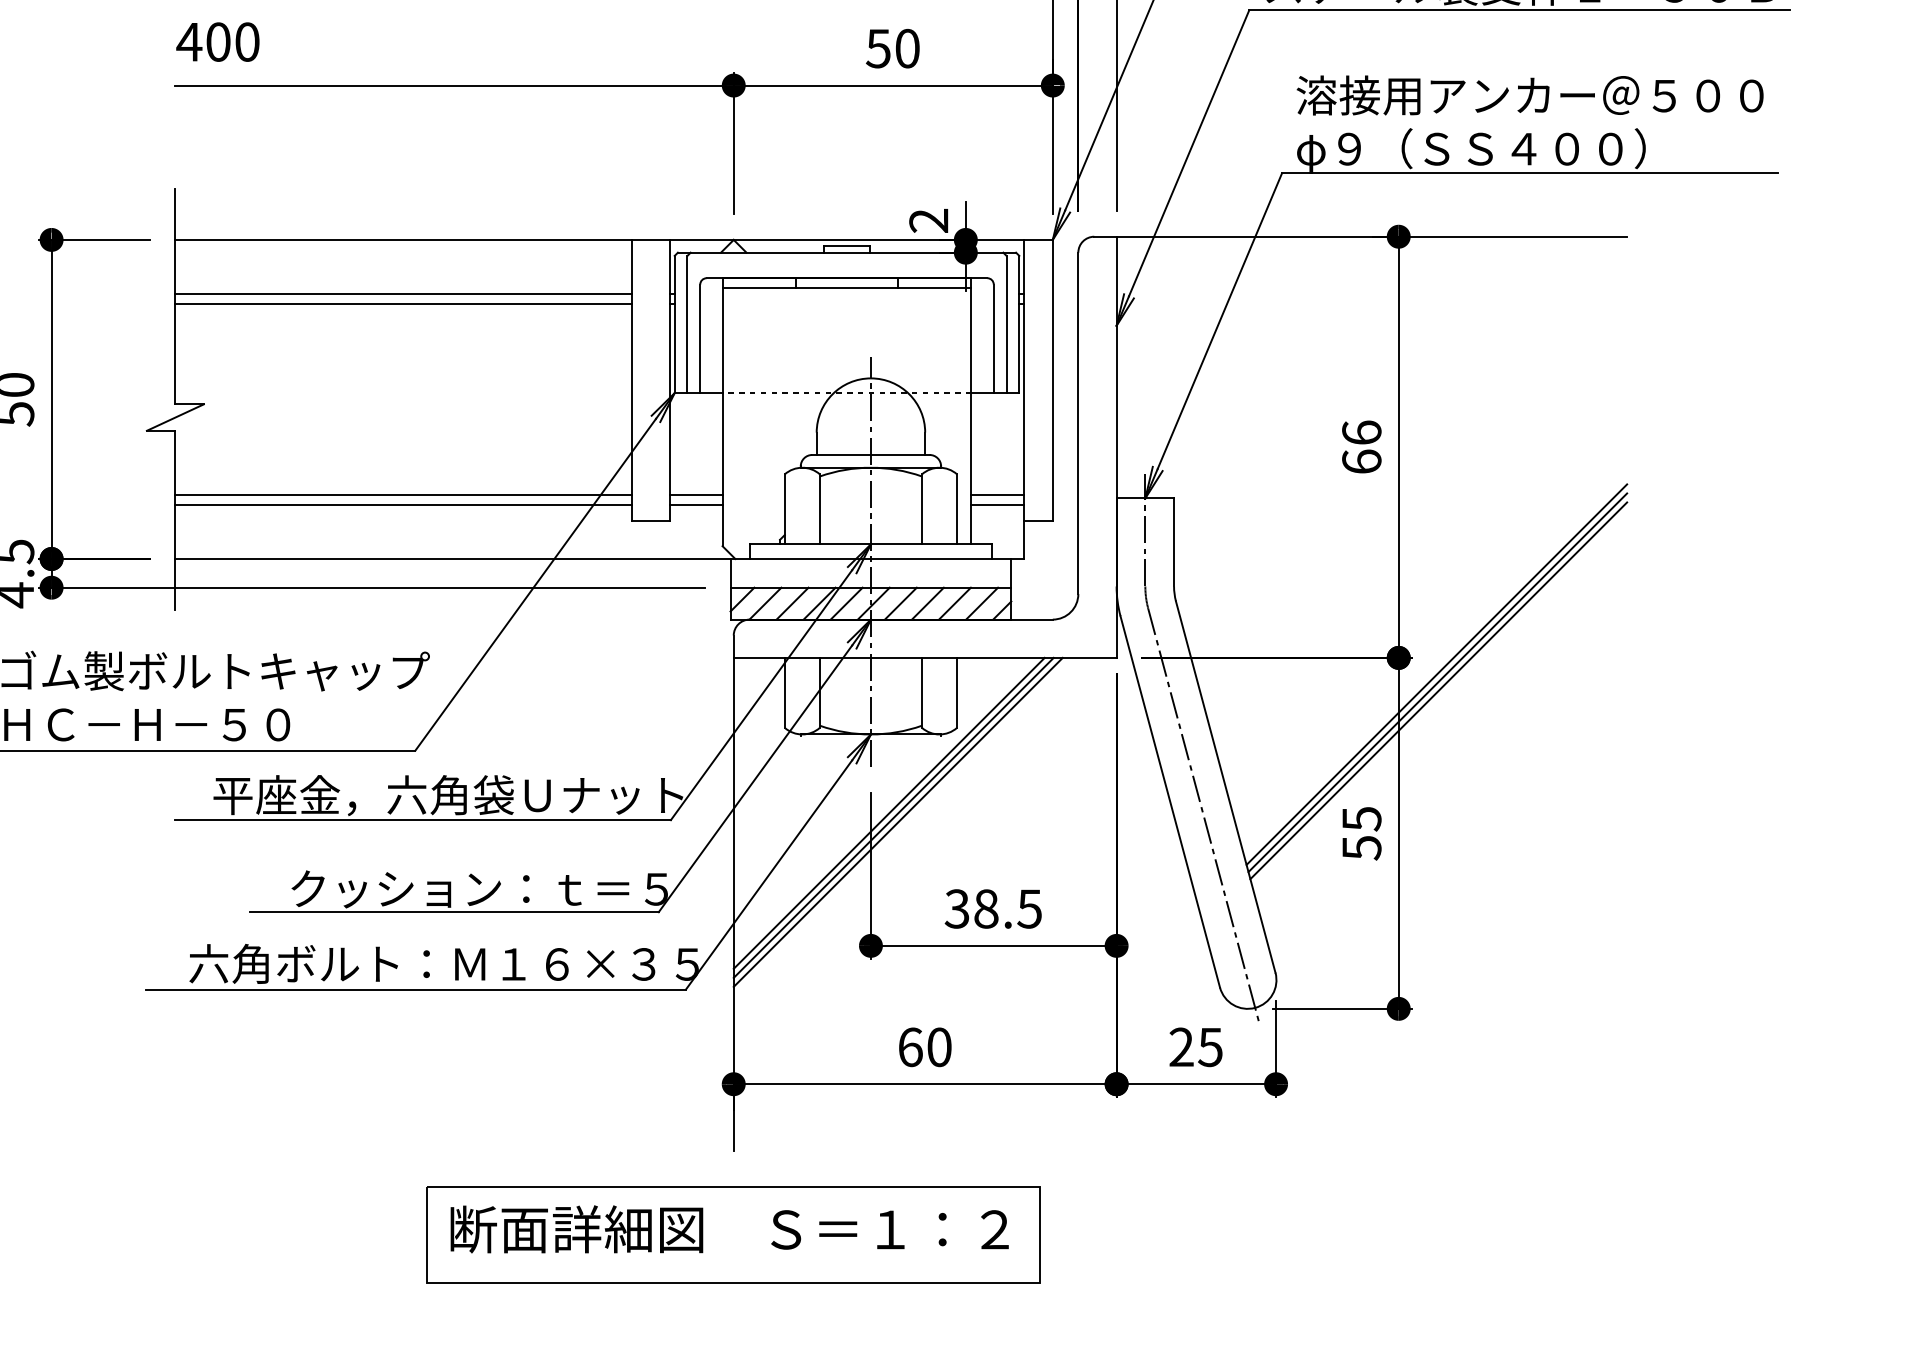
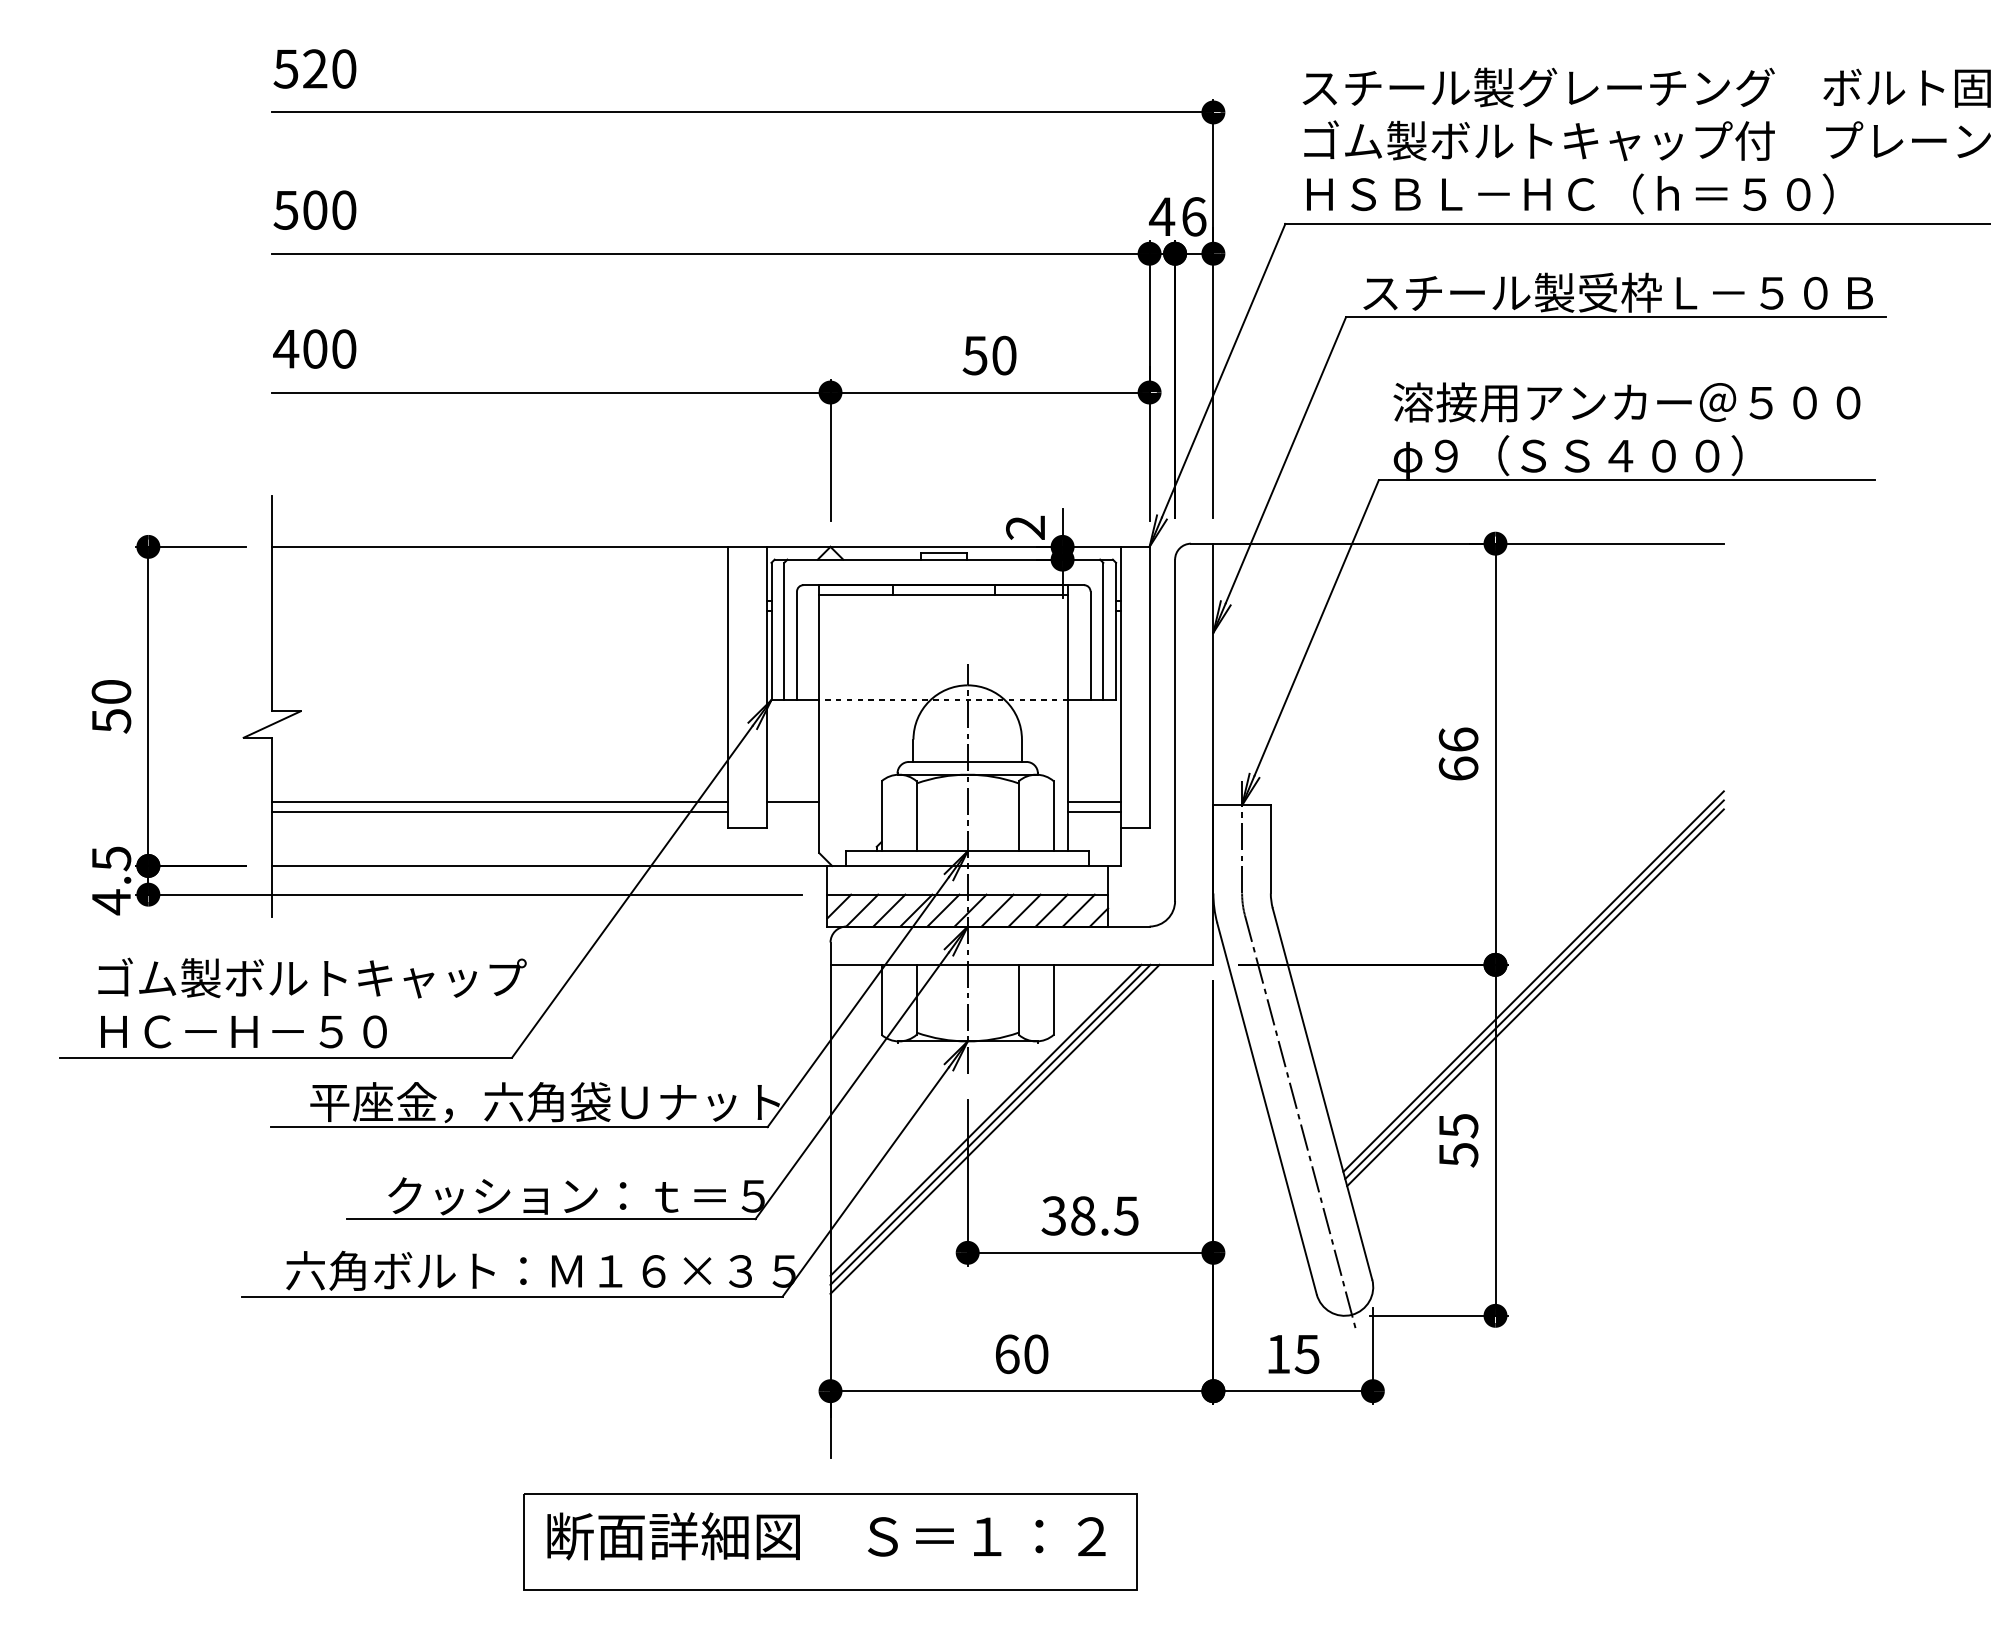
line: (402, 294) -> (499, 601), removed
line: (402, 303) -> (499, 610), removed
line: (695, 504) -> (792, 811), removed
text: (1181, 1046) -> (1278, 1353), 25 -> 15

